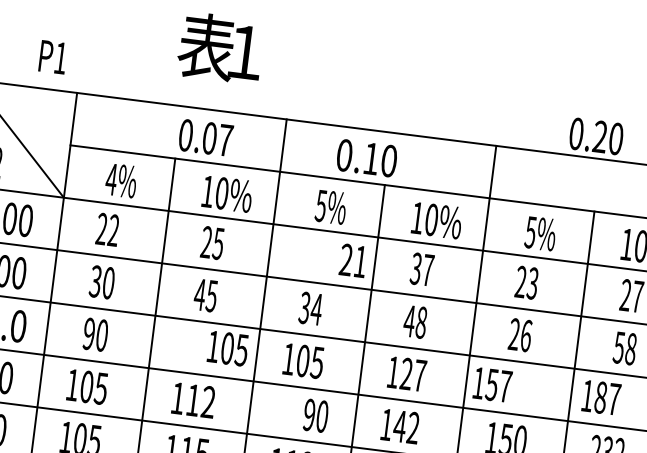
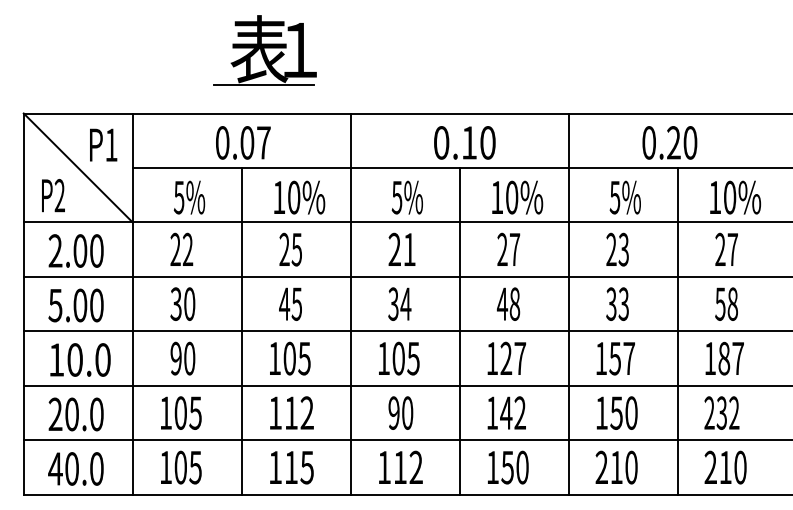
text: (53, 56) -> (103, 144), moved
line: (206, 80) -> (263, 84), added
text: (596, 136) -> (669, 142), moved
text: (206, 137) -> (243, 142), moved
text: (366, 157) -> (464, 142), moved
text: (110, 179) -> (178, 197), 4% -> 5%
text: (352, 259) -> (401, 248), moved
text: (416, 268) -> (502, 249), 37 -> 27
text: (520, 334) -> (617, 303), 26 -> 33
text: (228, 348) -> (290, 358), moved
text: (492, 384) -> (615, 358), moved
text: (601, 397) -> (724, 358), moved
text: (315, 415) -> (400, 412), moved

